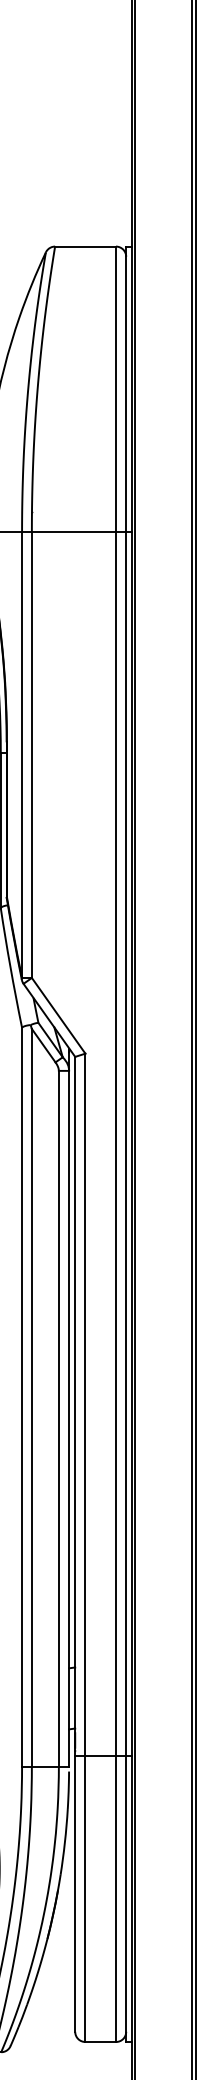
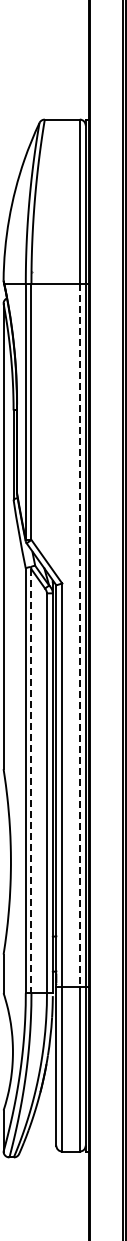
line: (115, 1144) -> (79, 635), solid -> dashed
line: (31, 1398) -> (31, 781), solid -> dashed

